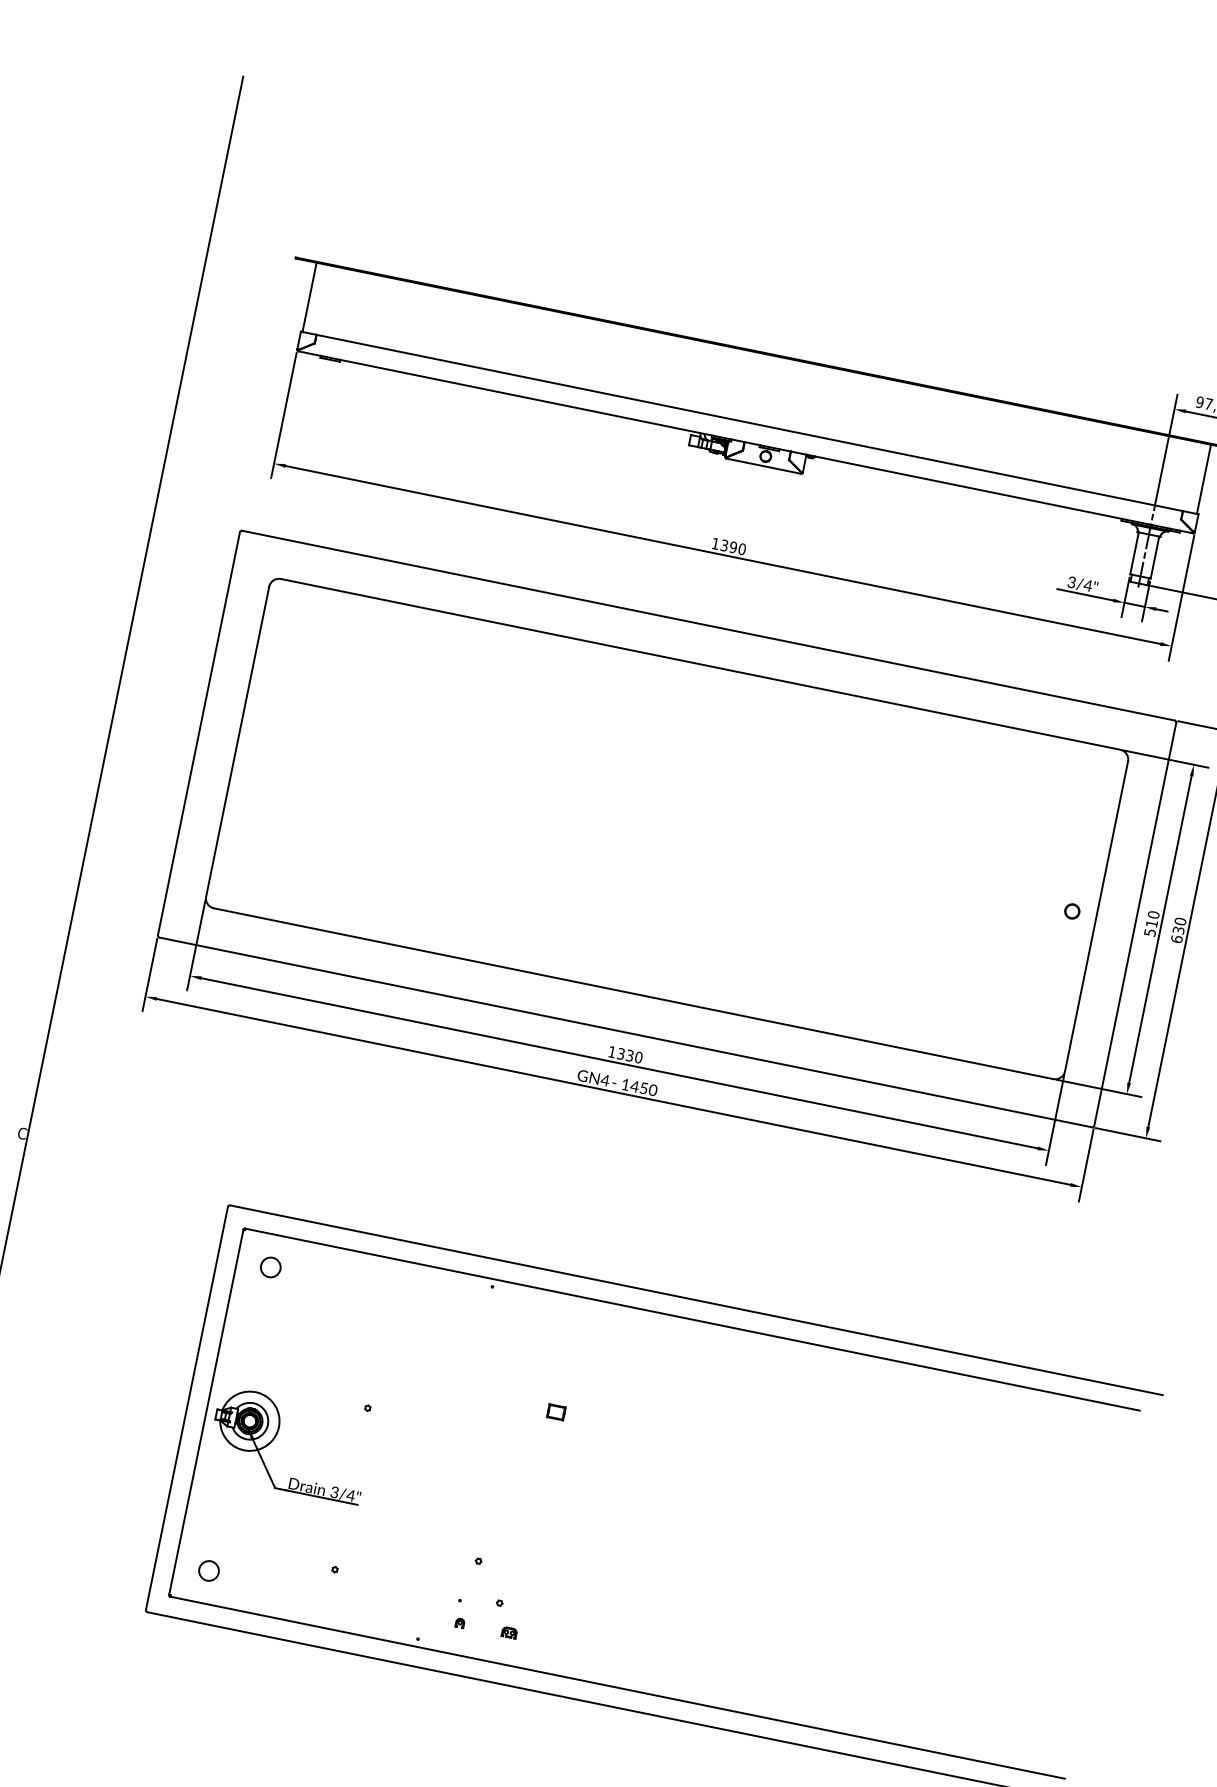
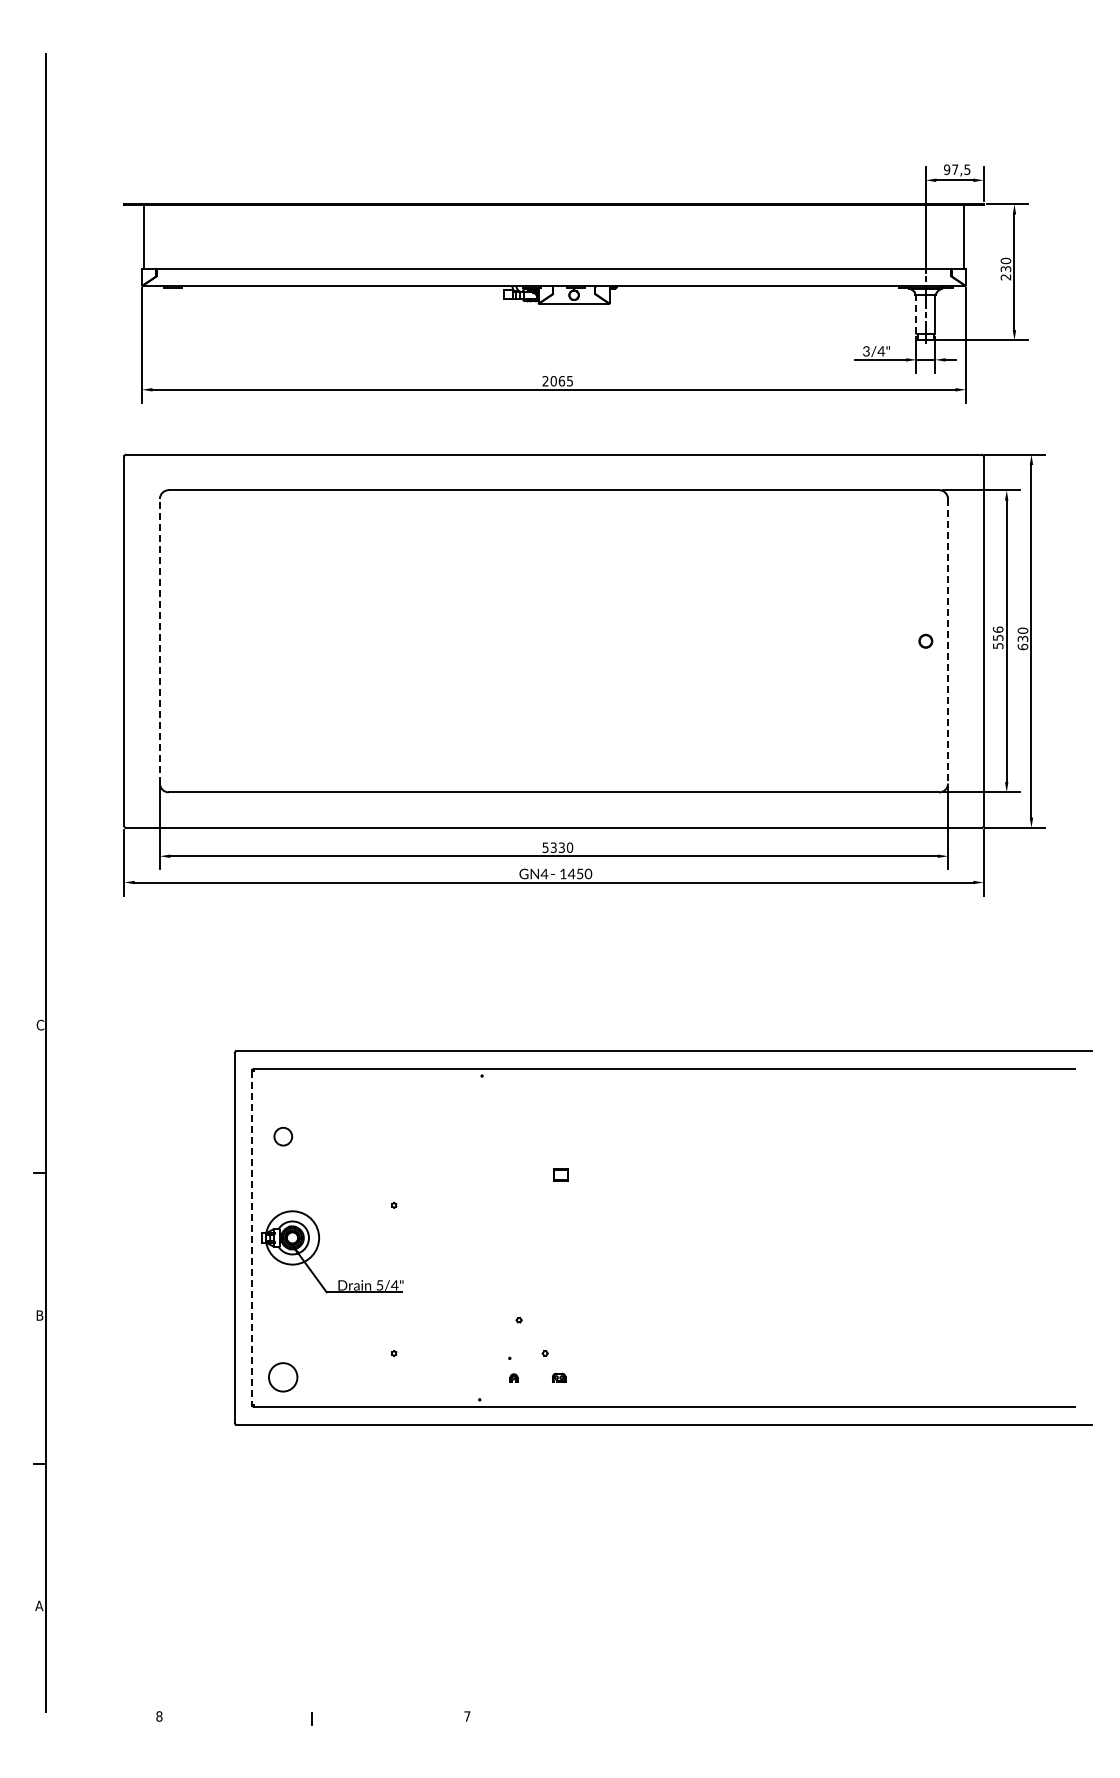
text: (728, 546) -> (557, 381), 1390 -> 2065
line: (1134, 552) -> (916, 313), solid -> dashed
line: (237, 740) -> (159, 640), solid -> dashed
line: (1096, 916) -> (948, 641), solid -> dashed
text: (1152, 918) -> (997, 633), 510 -> 556
text: (612, 1051) -> (545, 847), 1330 -> 5330
circle: (271, 1267) -> (283, 1136), moved
line: (206, 1412) -> (252, 1238), solid -> dashed
text: (334, 1492) -> (379, 1285), 3/4" -> 5/4"
circle: (209, 1570) -> (283, 1376), size x1.6

